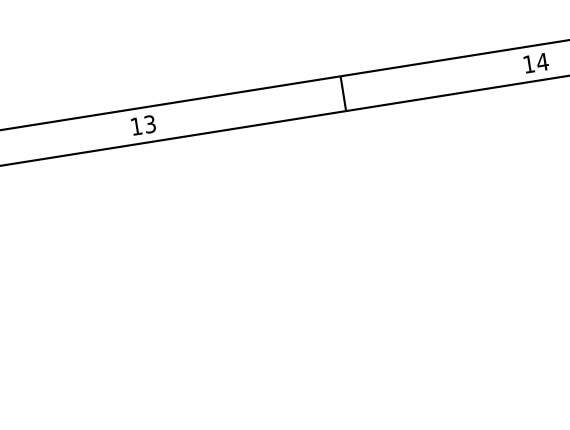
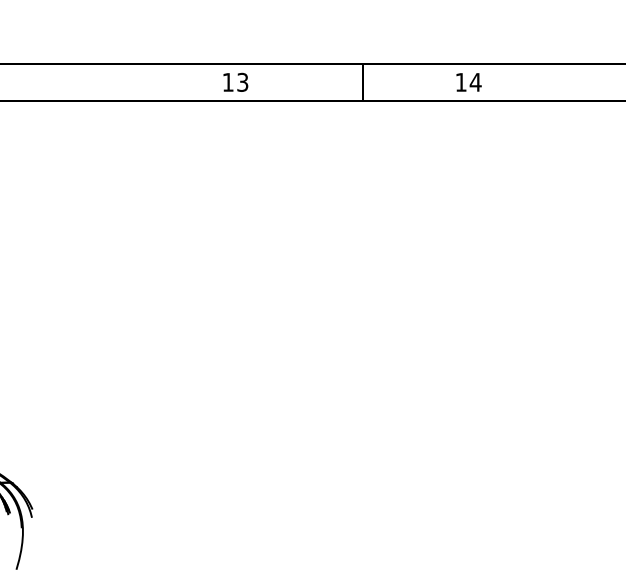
text: (535, 63) -> (468, 82), moved
text: (143, 124) -> (235, 81), moved

